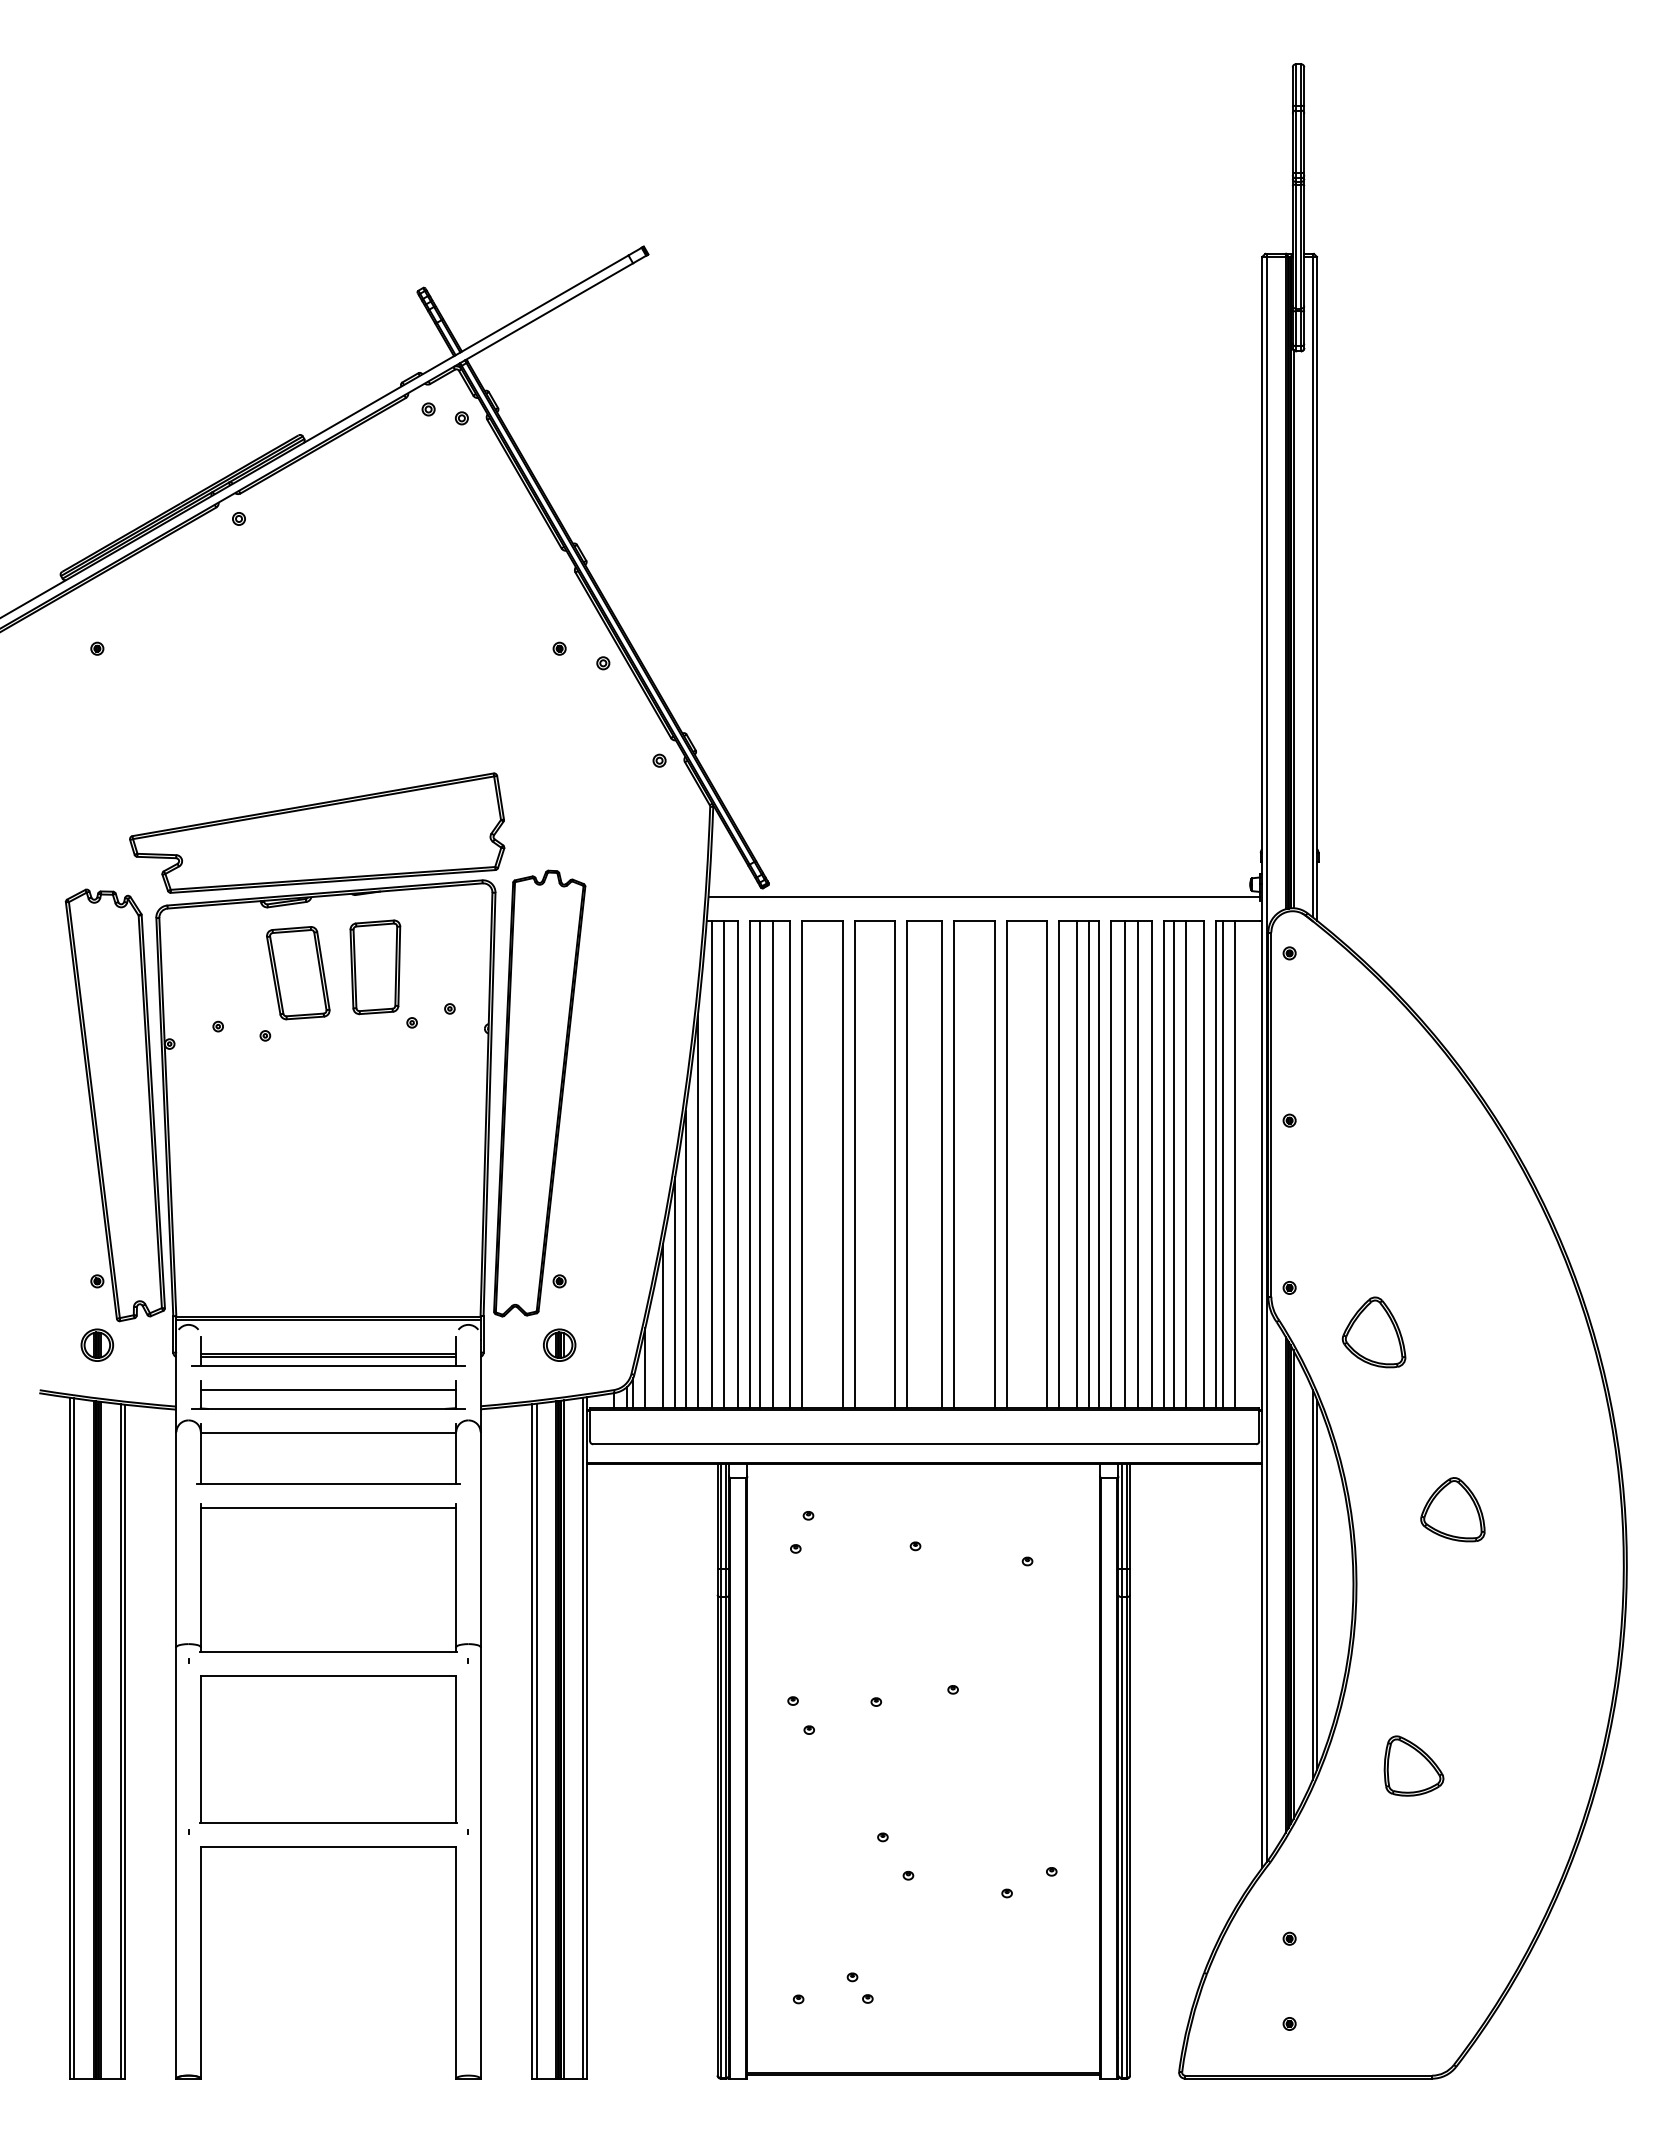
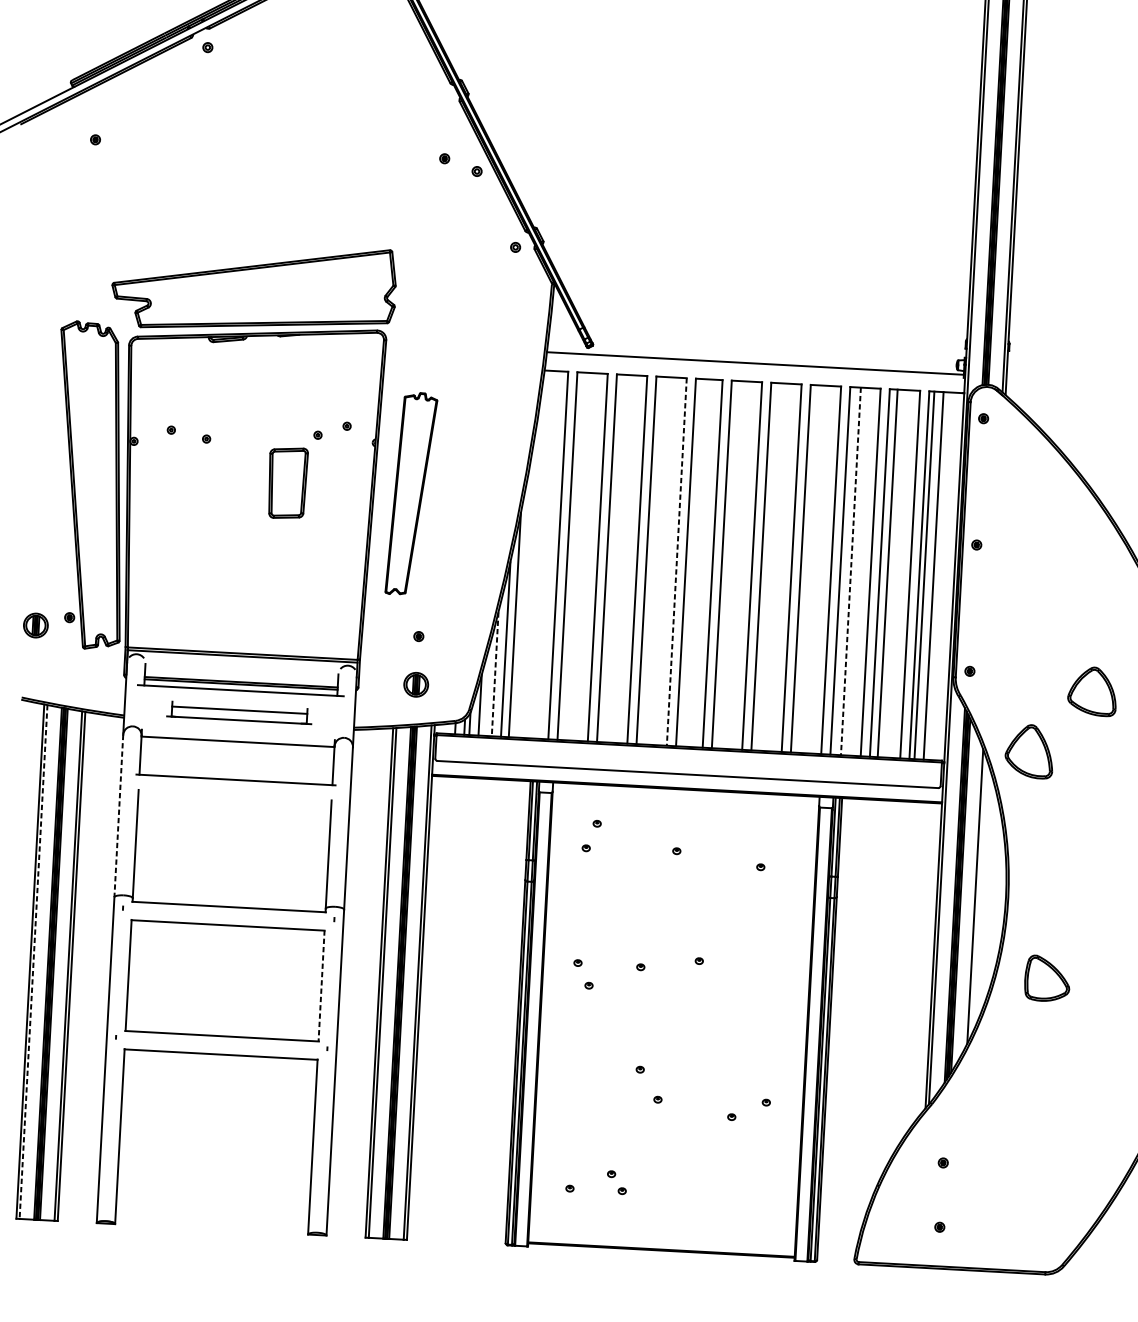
part: (375, 967) -> (287, 483), moved
part: (298, 973) -> (234, 393), removed
part: (539, 1093) -> (411, 493), size x0.6
line: (711, 1164) -> (538, 554), removed
line: (723, 1164) -> (547, 554), removed
line: (760, 1164) -> (575, 556), removed
line: (772, 1164) -> (584, 557), removed
line: (894, 1164) -> (676, 561), solid -> dashed
line: (1076, 1164) -> (813, 569), removed
line: (1088, 1164) -> (823, 569), removed
line: (1125, 1164) -> (850, 571), solid -> dashed
line: (1137, 1164) -> (860, 571), removed
line: (1186, 1164) -> (897, 573), removed
line: (697, 1211) -> (525, 589), removed
line: (663, 1326) -> (495, 674), solid -> dashed
part: (1373, 1332) -> (1029, 751), moved
part: (97, 1344) -> (36, 625), moved
part: (328, 1394) -> (239, 712), size x0.7
line: (328, 1508) -> (234, 798), removed
part: (1452, 1509) -> (1092, 691), moved
line: (176, 1539) -> (118, 815), solid -> dashed
line: (1317, 1584) -> (978, 896), removed
line: (74, 1739) -> (33, 962), solid -> dashed
line: (456, 1749) -> (321, 985), solid -> dashed
part: (1413, 1765) -> (1047, 978), moved

